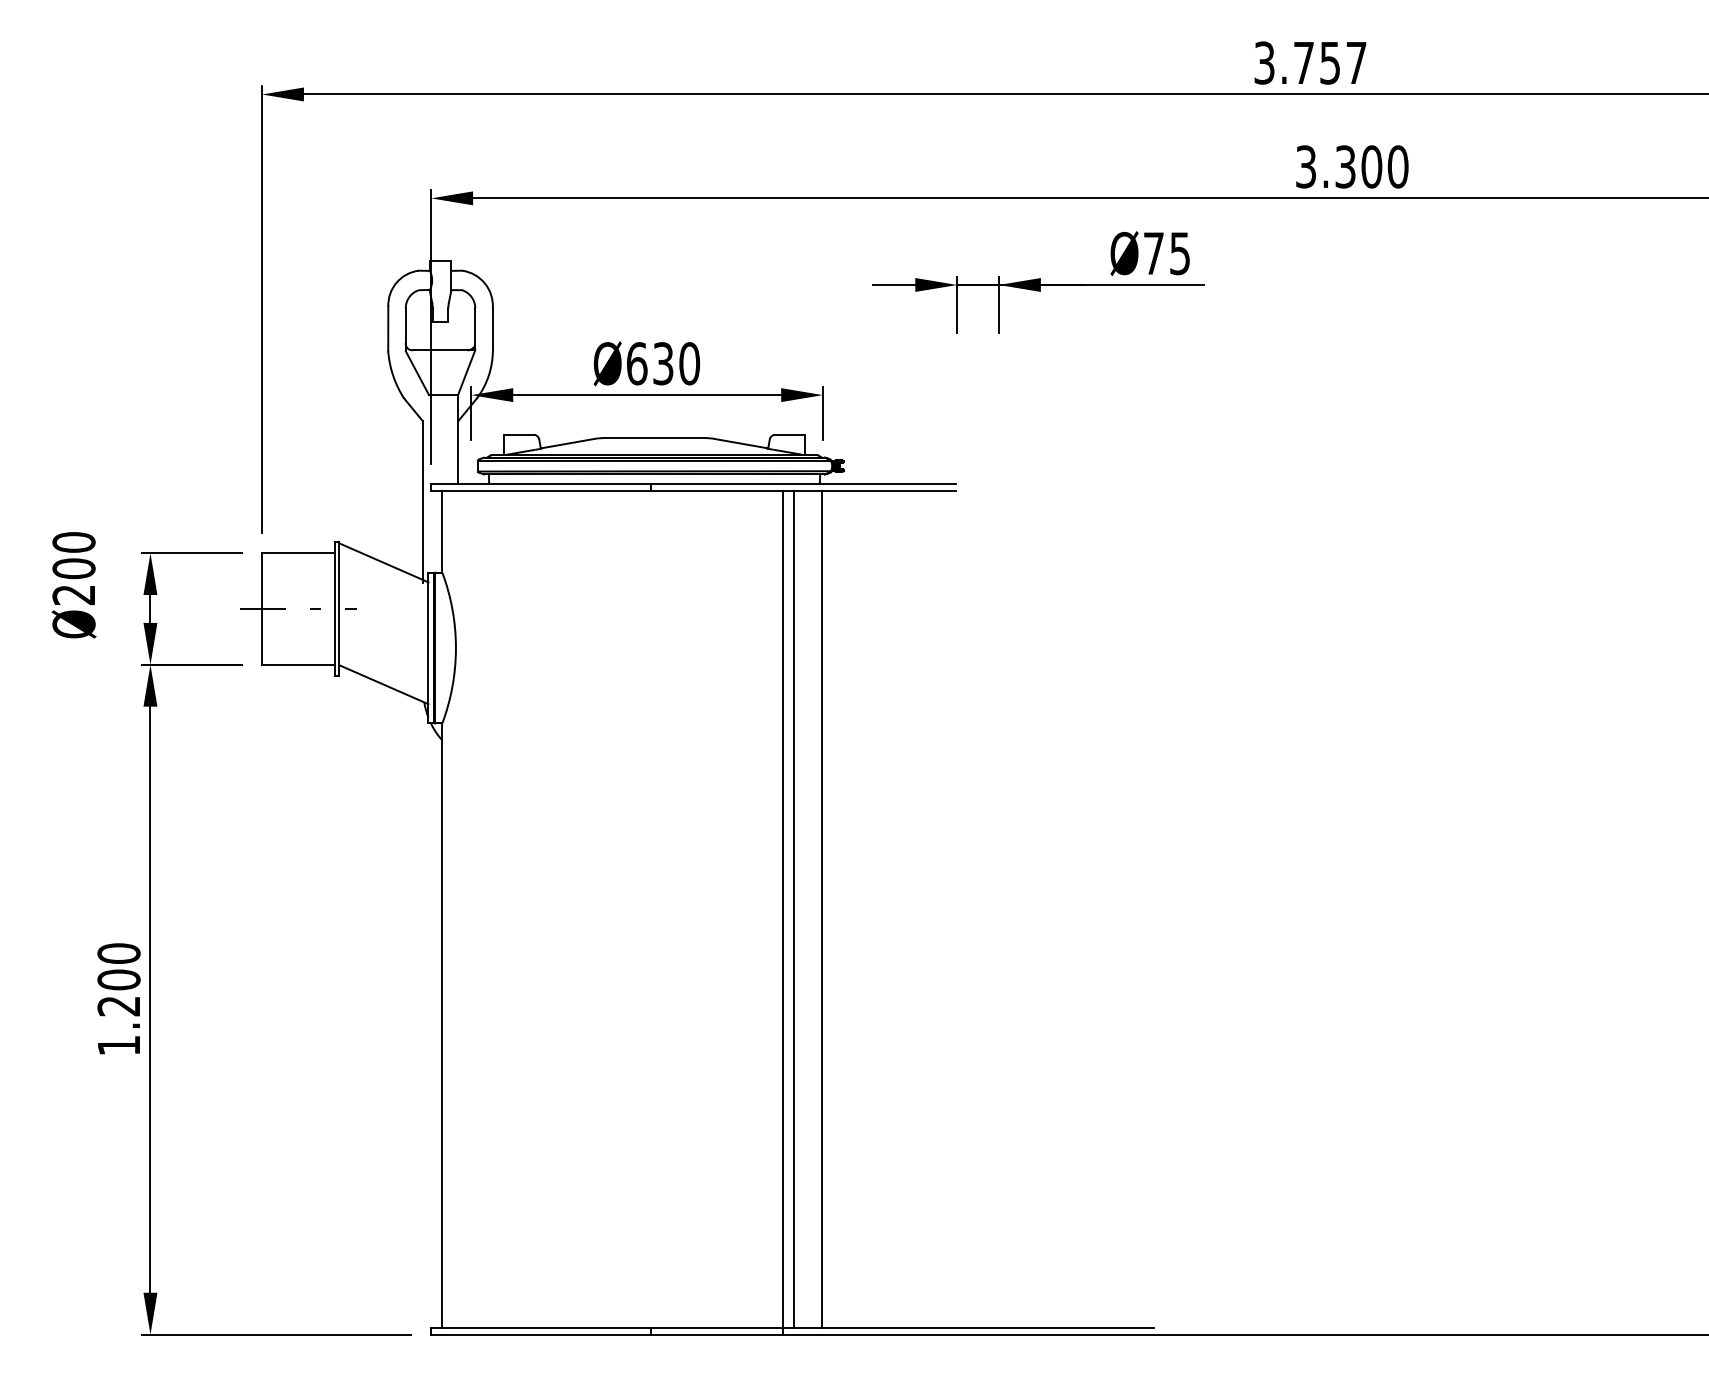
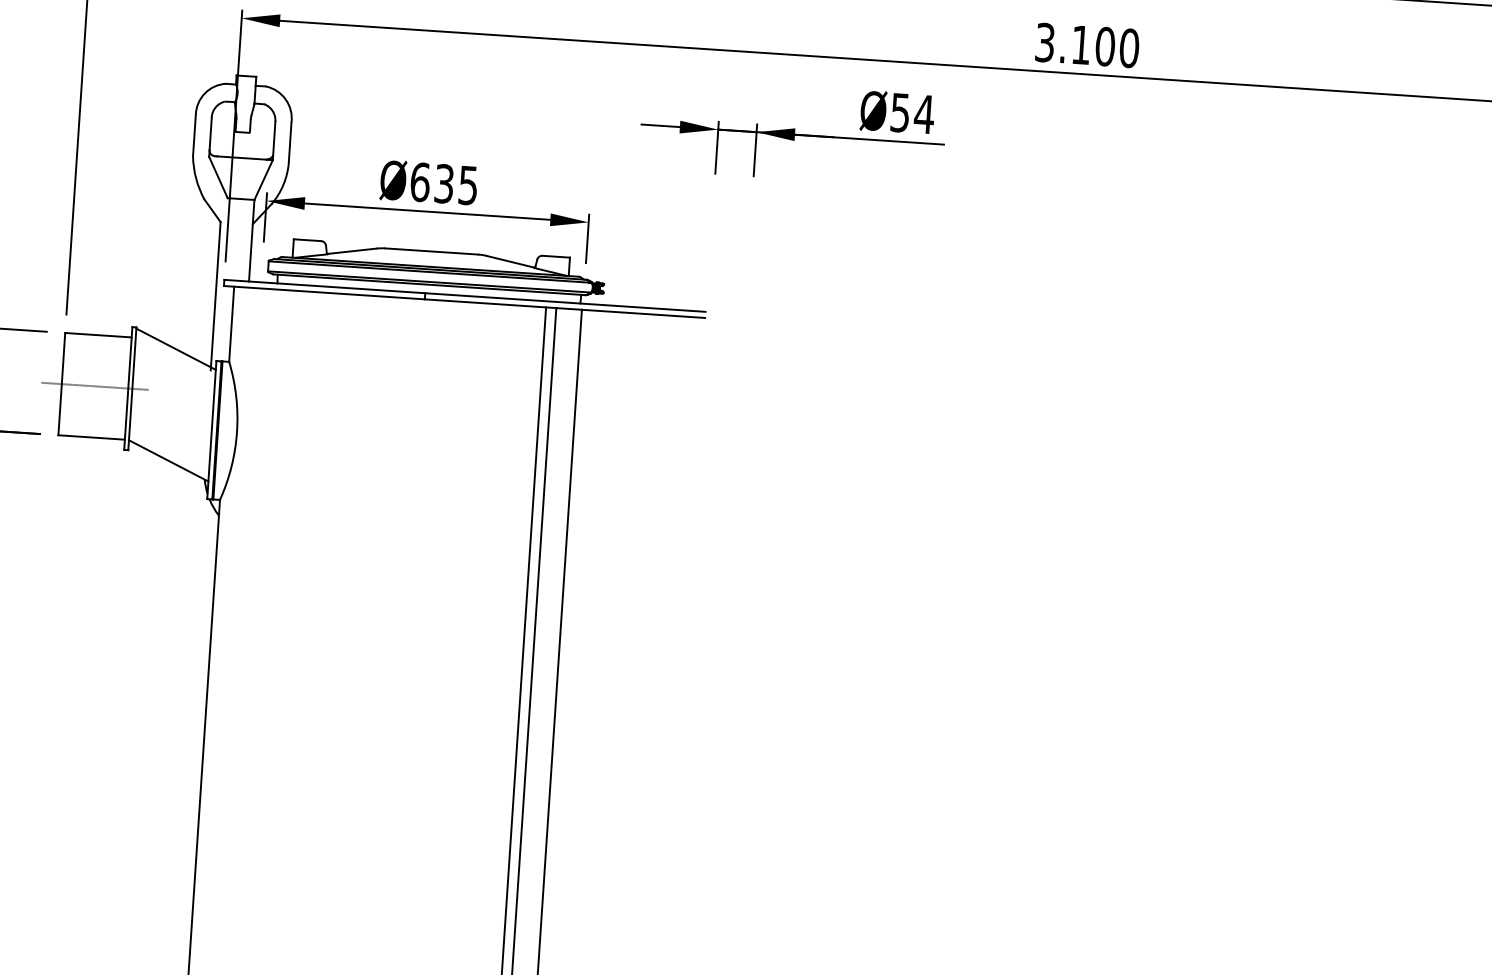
text: (1345, 166) -> (1081, 44), 3.300 -> 3.100
text: (1167, 253) -> (912, 113), Ø75 -> Ø54
text: (689, 363) -> (468, 185), Ø630 -> Ø635

